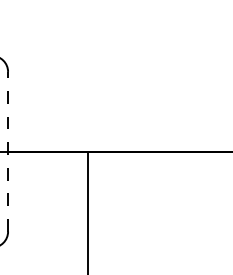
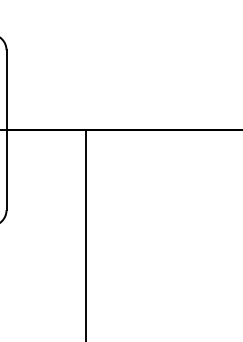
line: (8, 152) -> (6, 130), dashed -> solid

